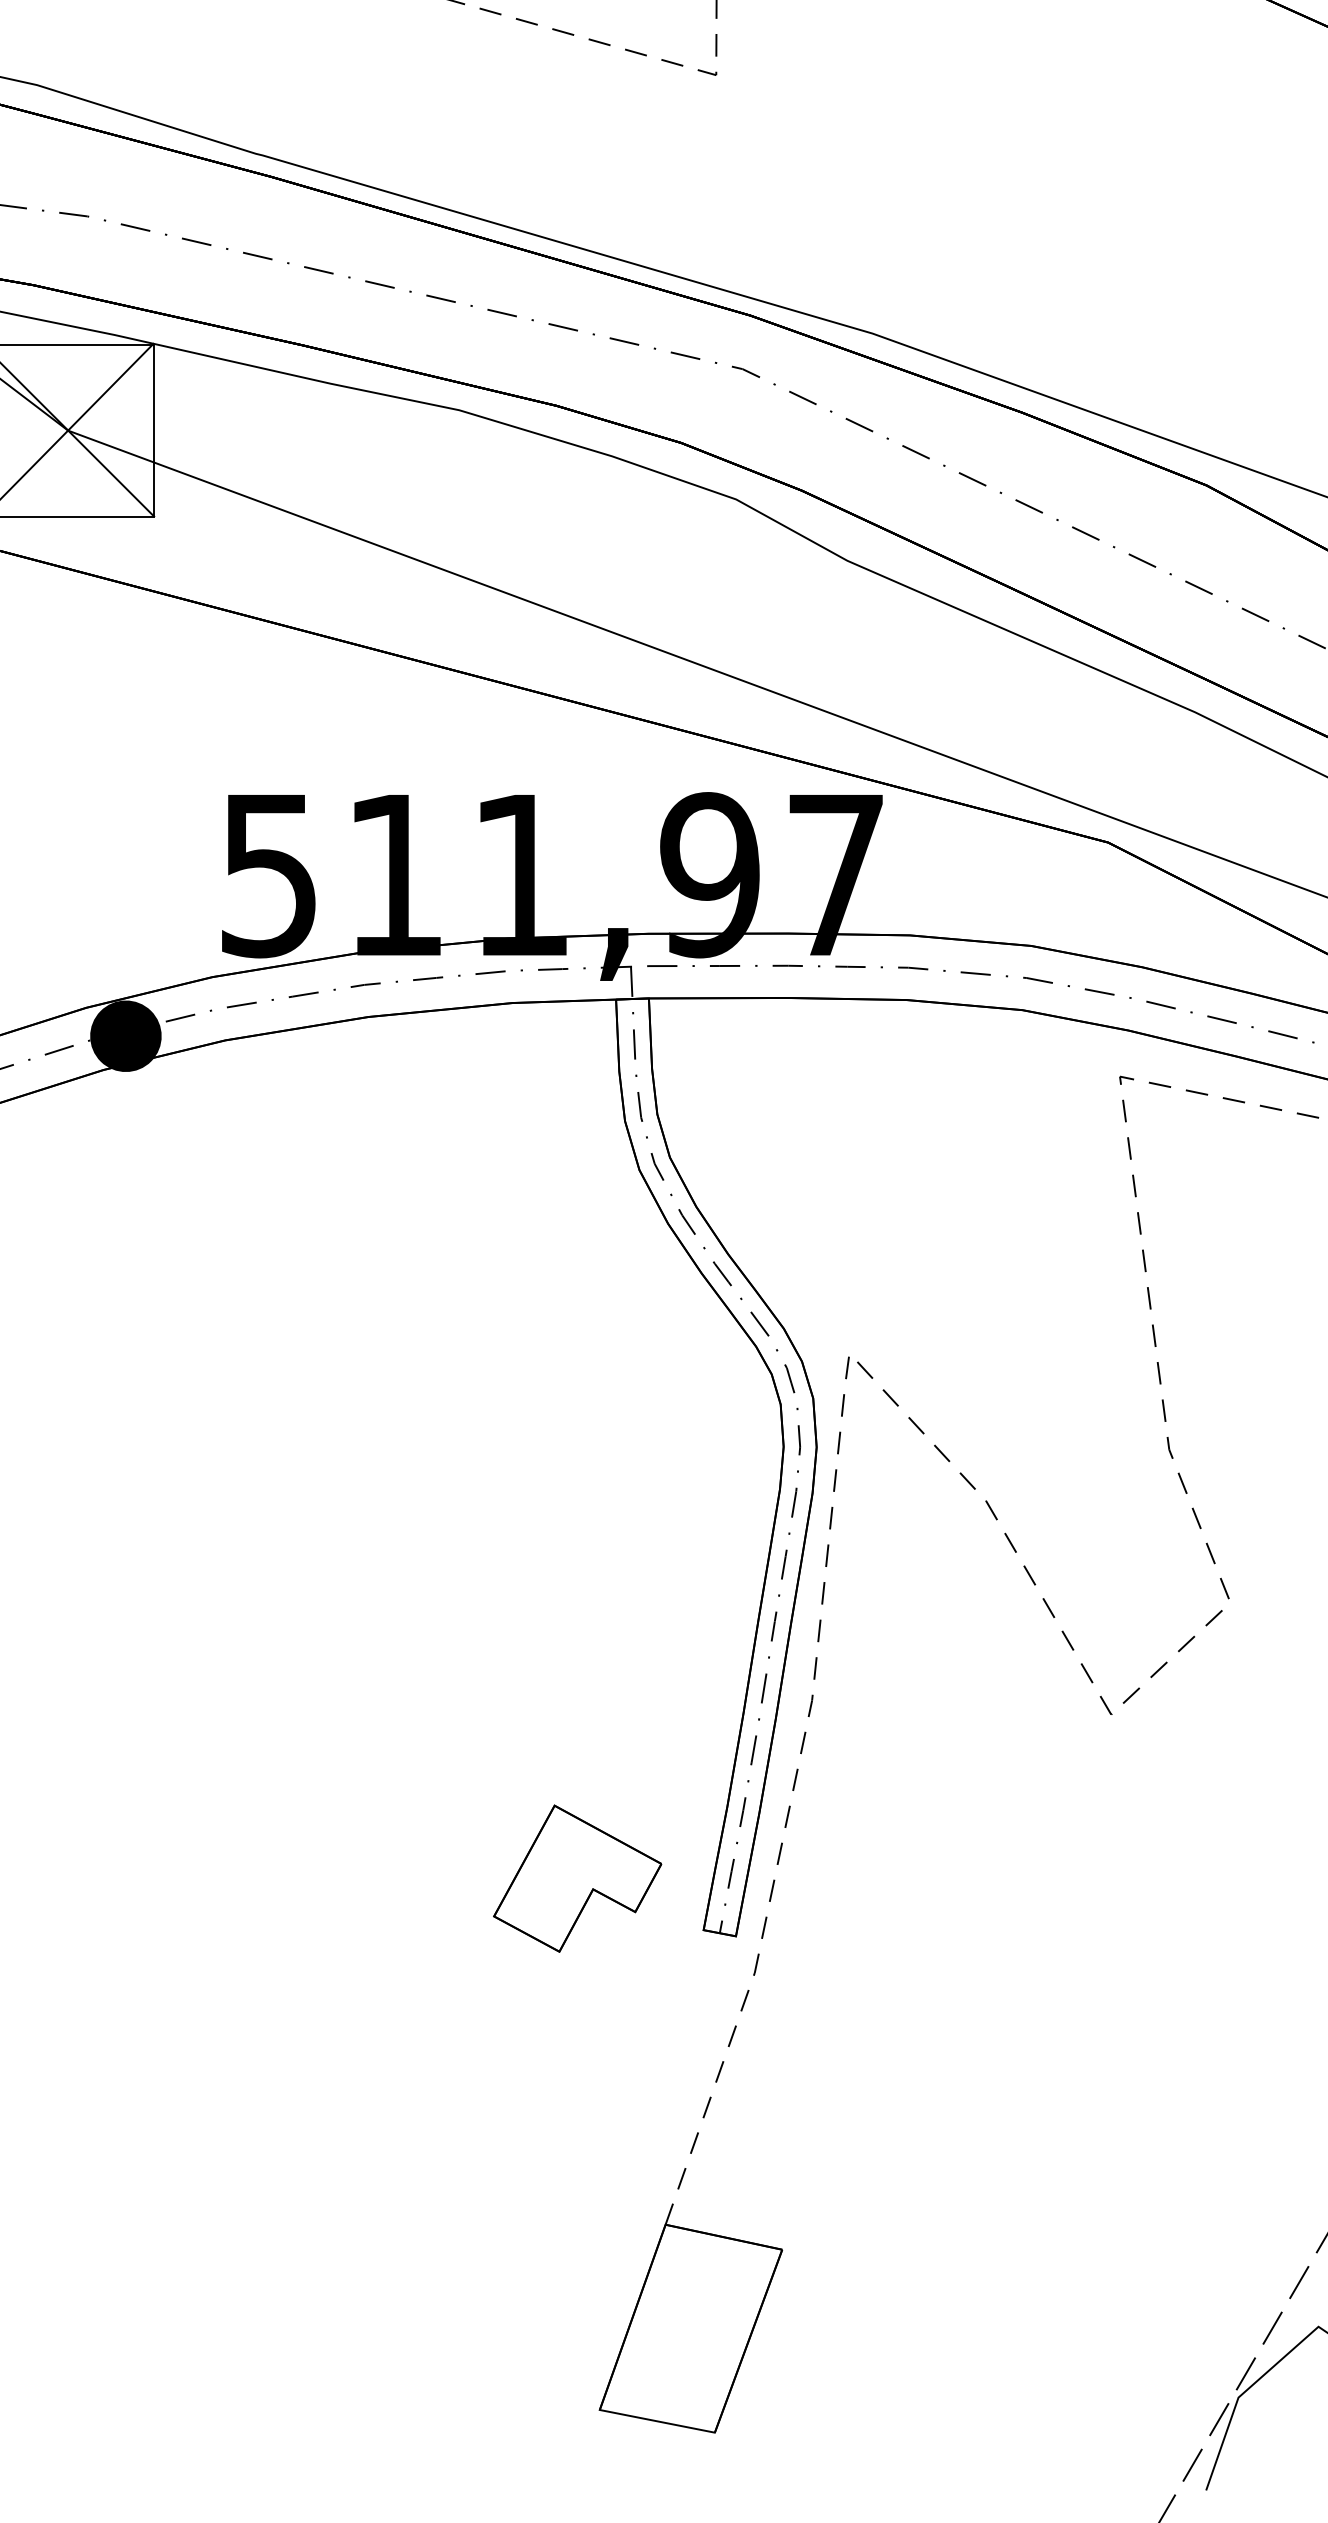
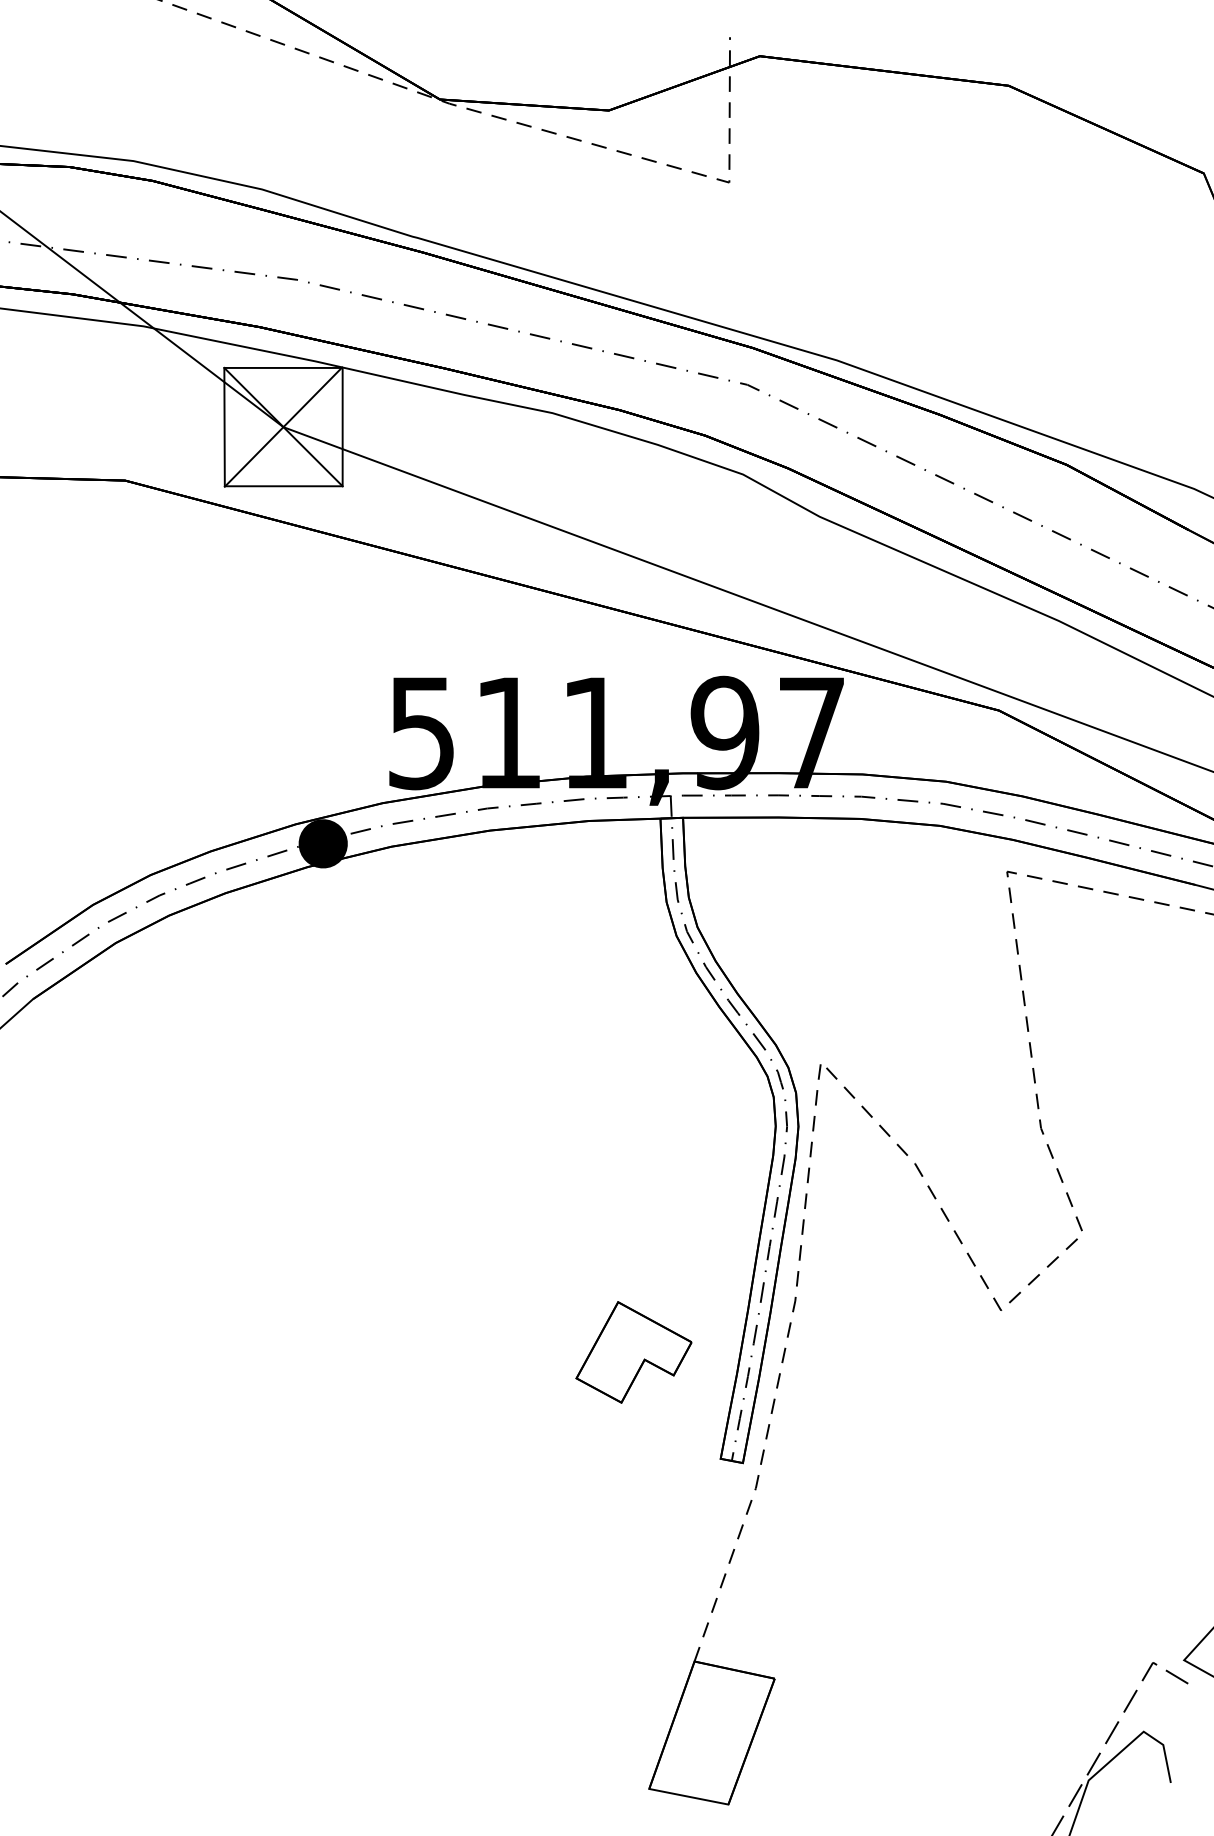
part: (576, 1878) -> (633, 1352), moved

